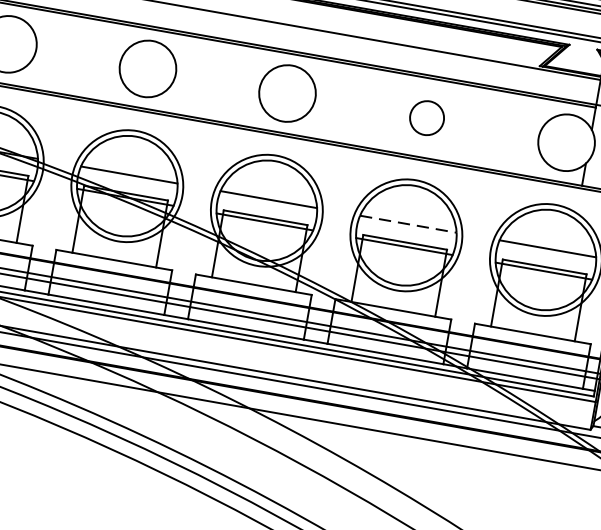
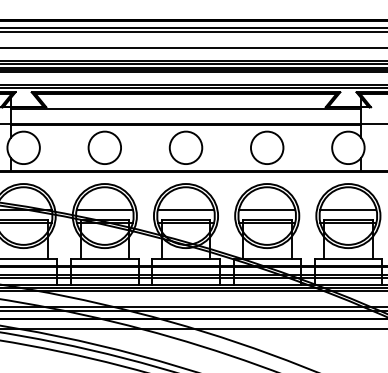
circle: (425, 117) -> (266, 147), size x1.67
line: (408, 224) -> (267, 209), dashed -> solid

